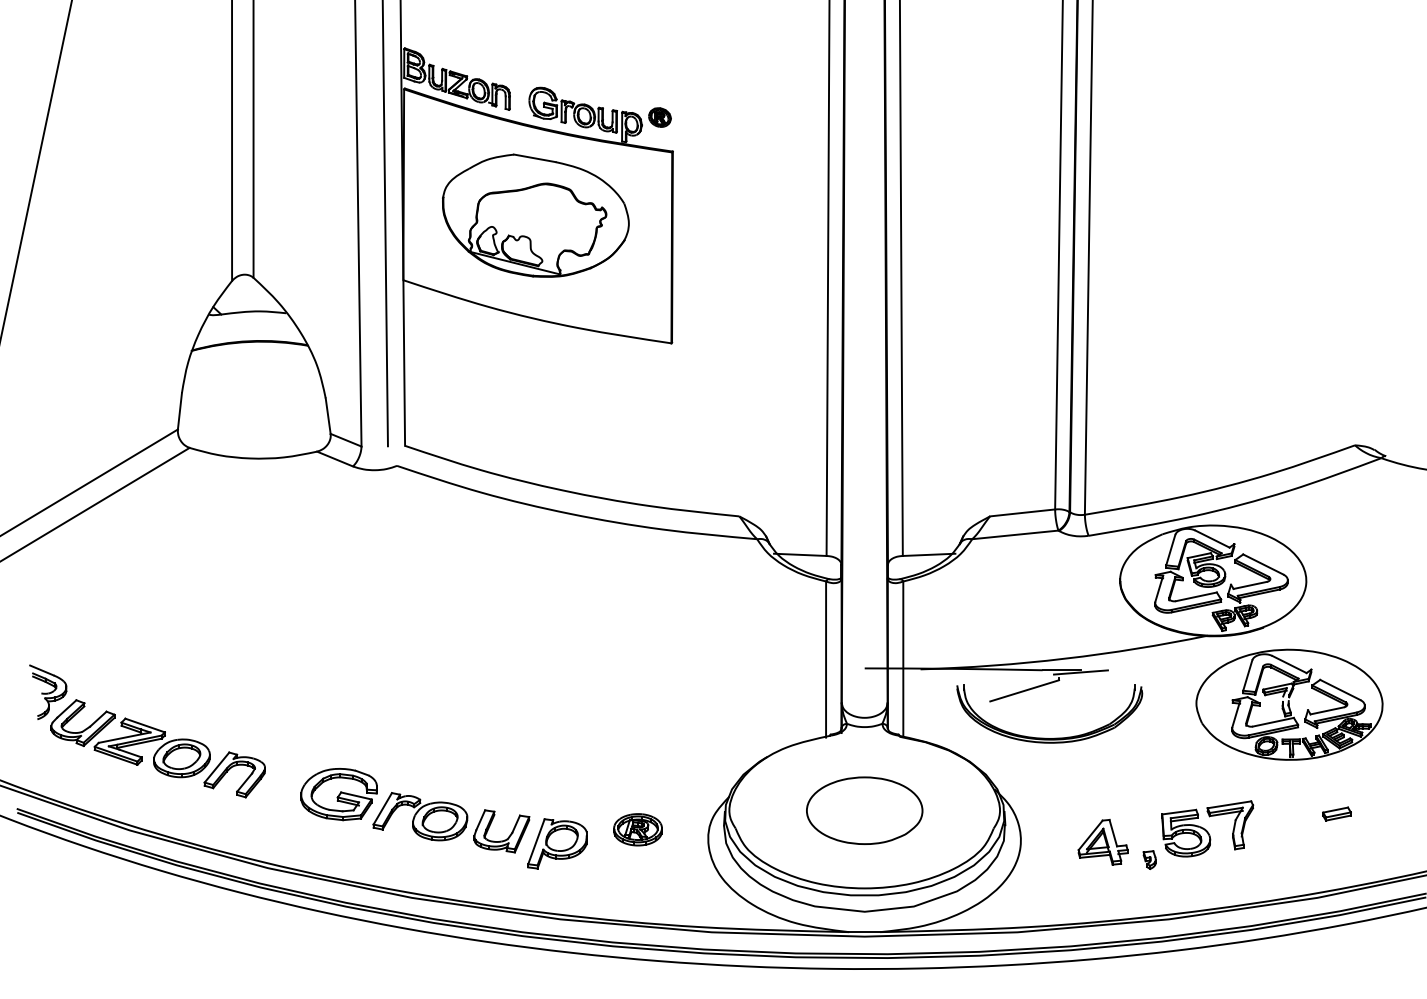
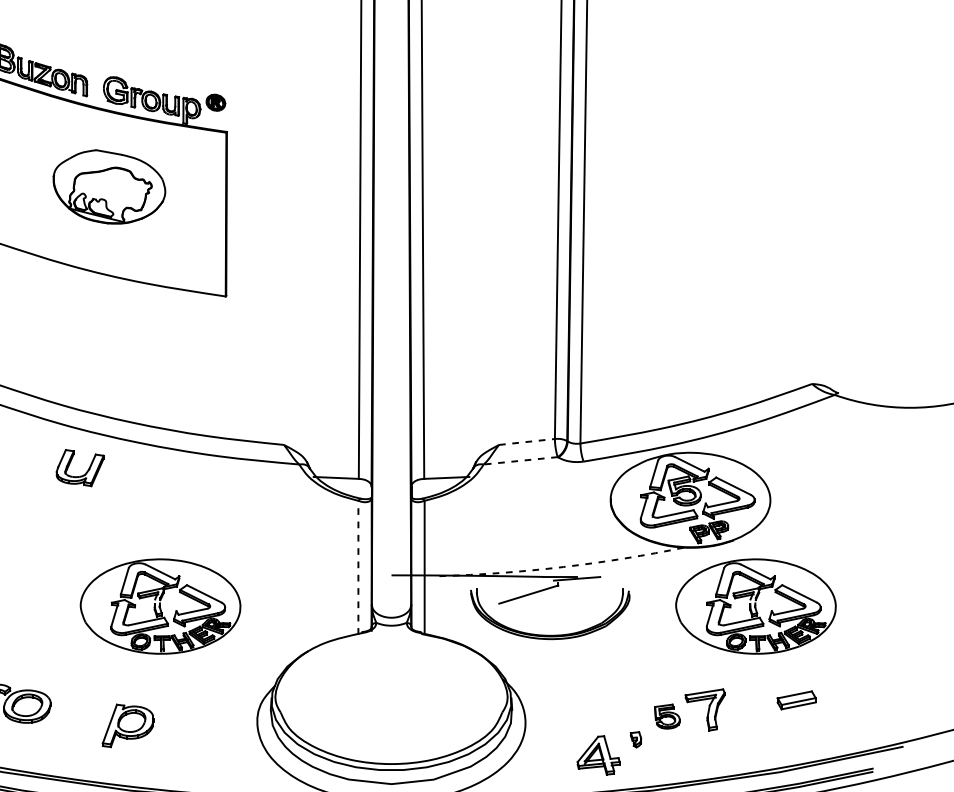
part: (535, 215) -> (109, 186), size x0.7
line: (1022, 512) -> (526, 441), solid -> dashed
line: (1014, 534) -> (520, 460), solid -> dashed
arc: (1064, 658) -> (562, 566), solid -> dashed
line: (826, 659) -> (358, 567), solid -> dashed
part: (595, 704) -> (160, 606), added
part: (864, 810) -> (391, 697), removed
part: (1336, 813) -> (796, 699), size x1.6
part: (637, 829) -> (196, 713), removed
part: (1186, 832) -> (667, 716), size x0.6
part: (507, 837) -> (85, 473), moved
part: (1102, 842) -> (598, 755), moved

